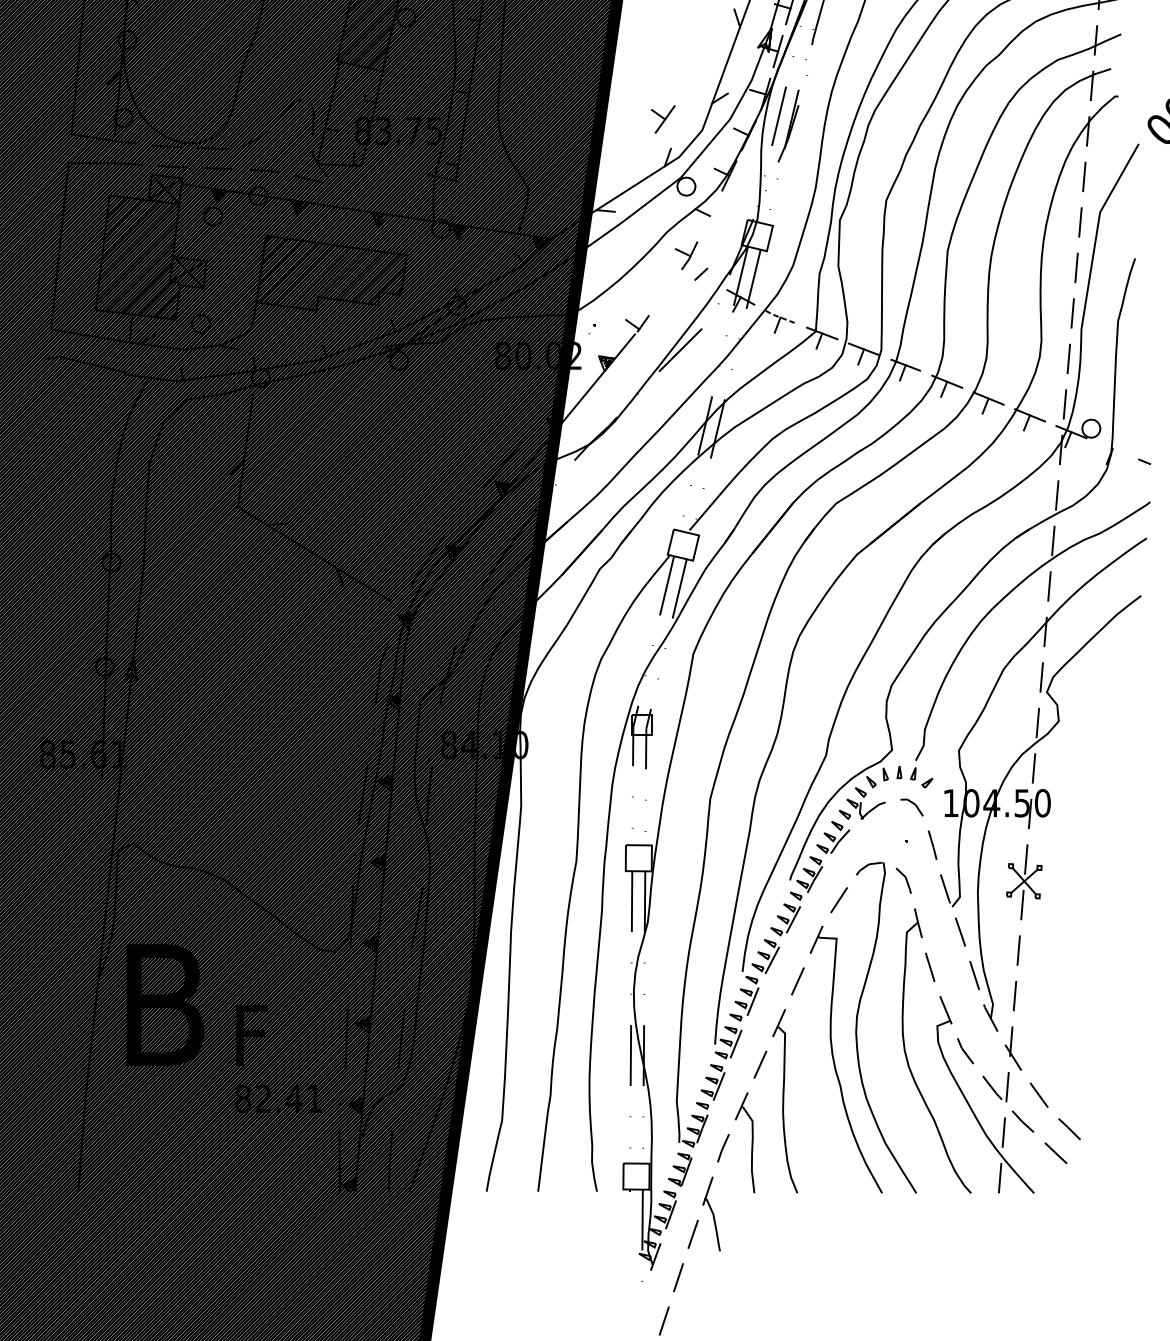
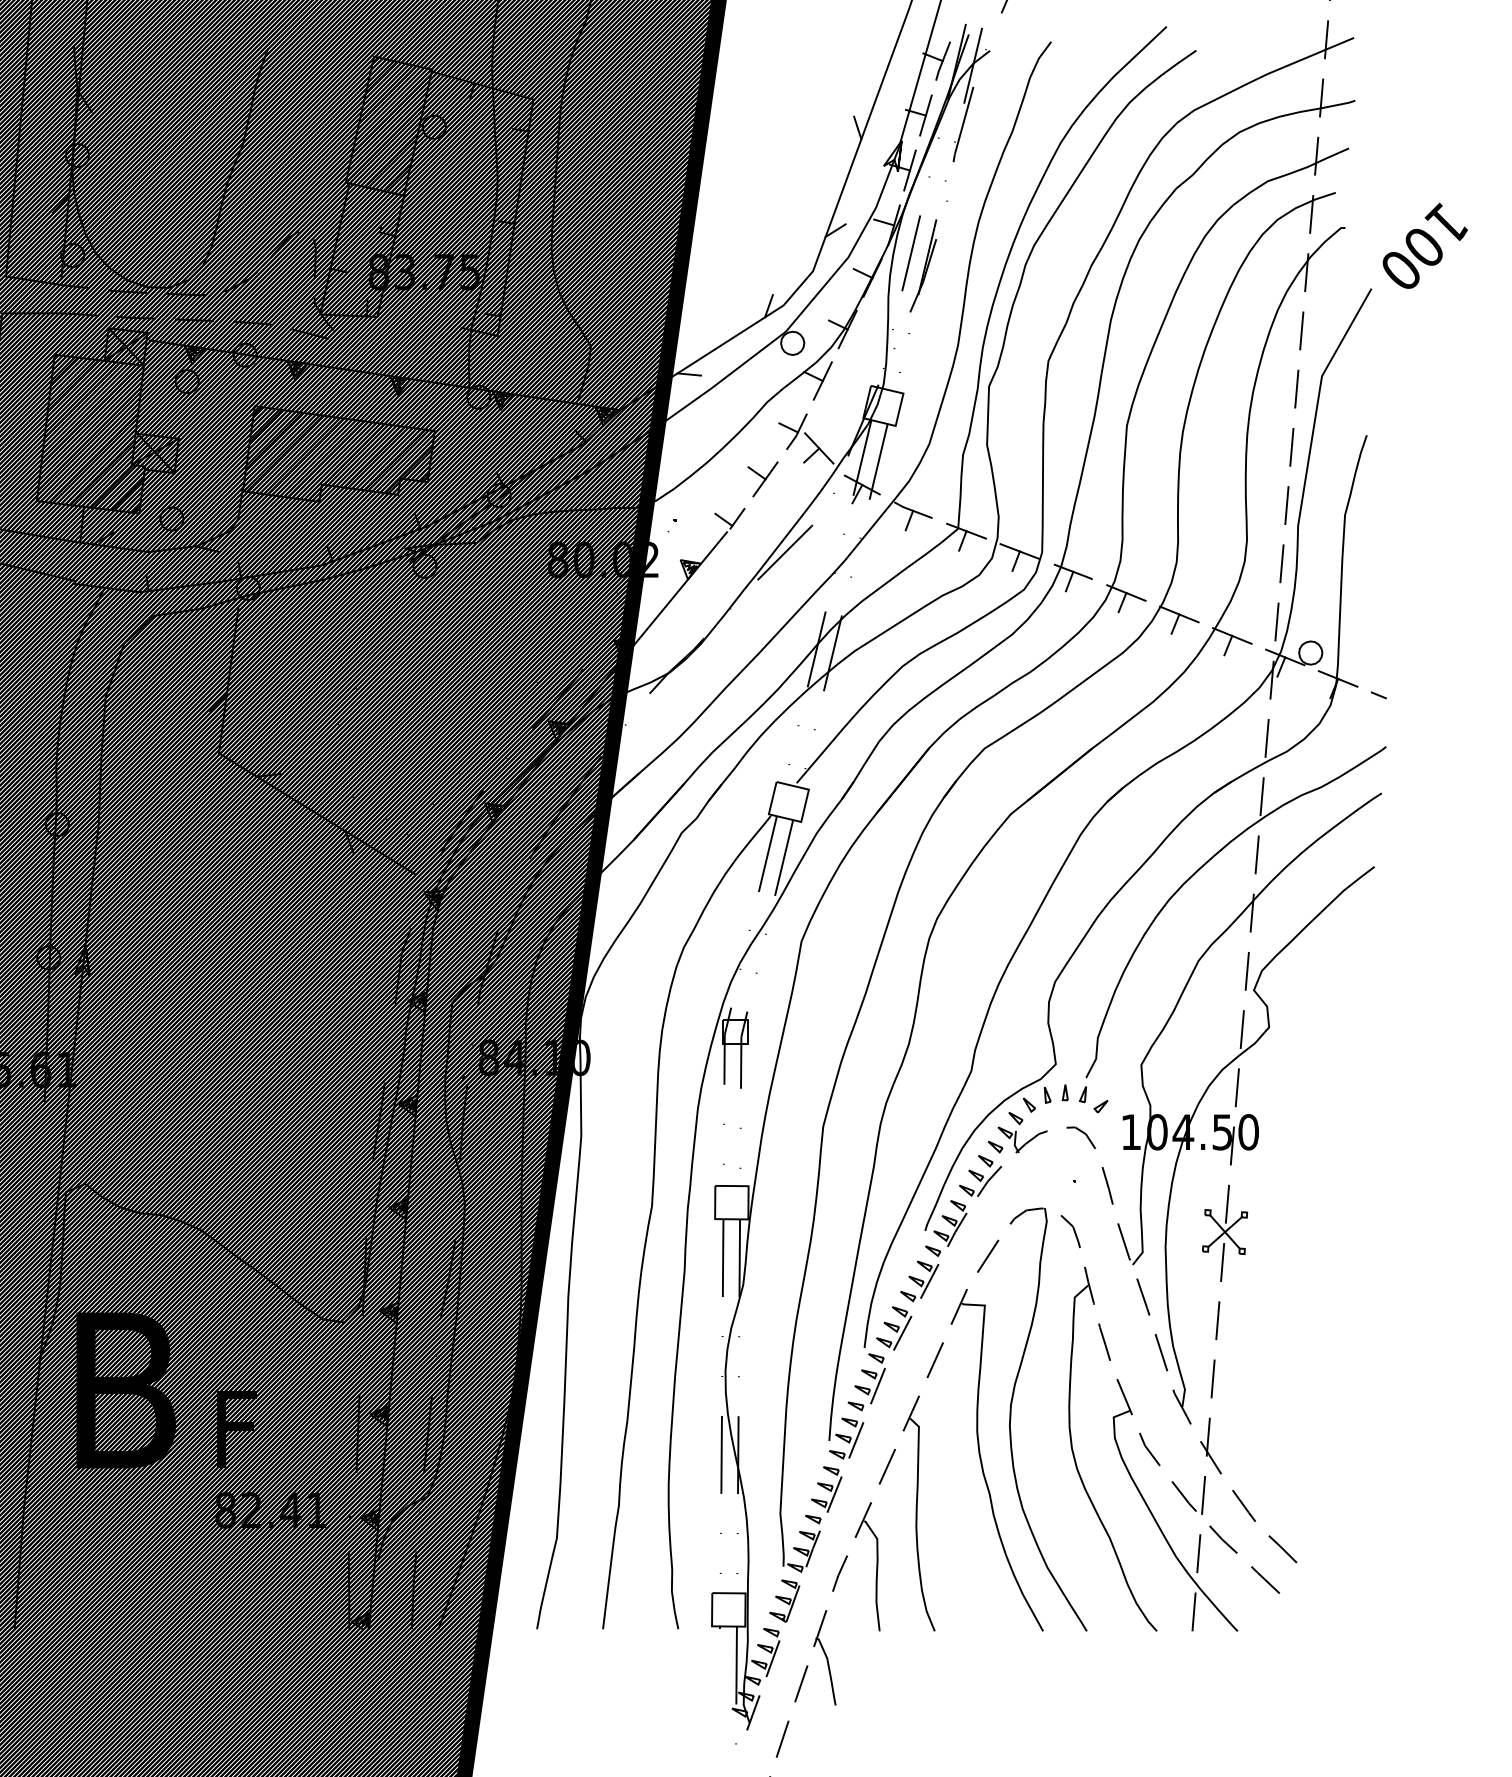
part: (662, 119) -> (762, 479), moved
line: (709, 215) -> (822, 380), added
line: (707, 268) -> (819, 448), added
line: (780, 317) -> (912, 510), dashed -> solid
line: (1112, 448) -> (1337, 678), added

